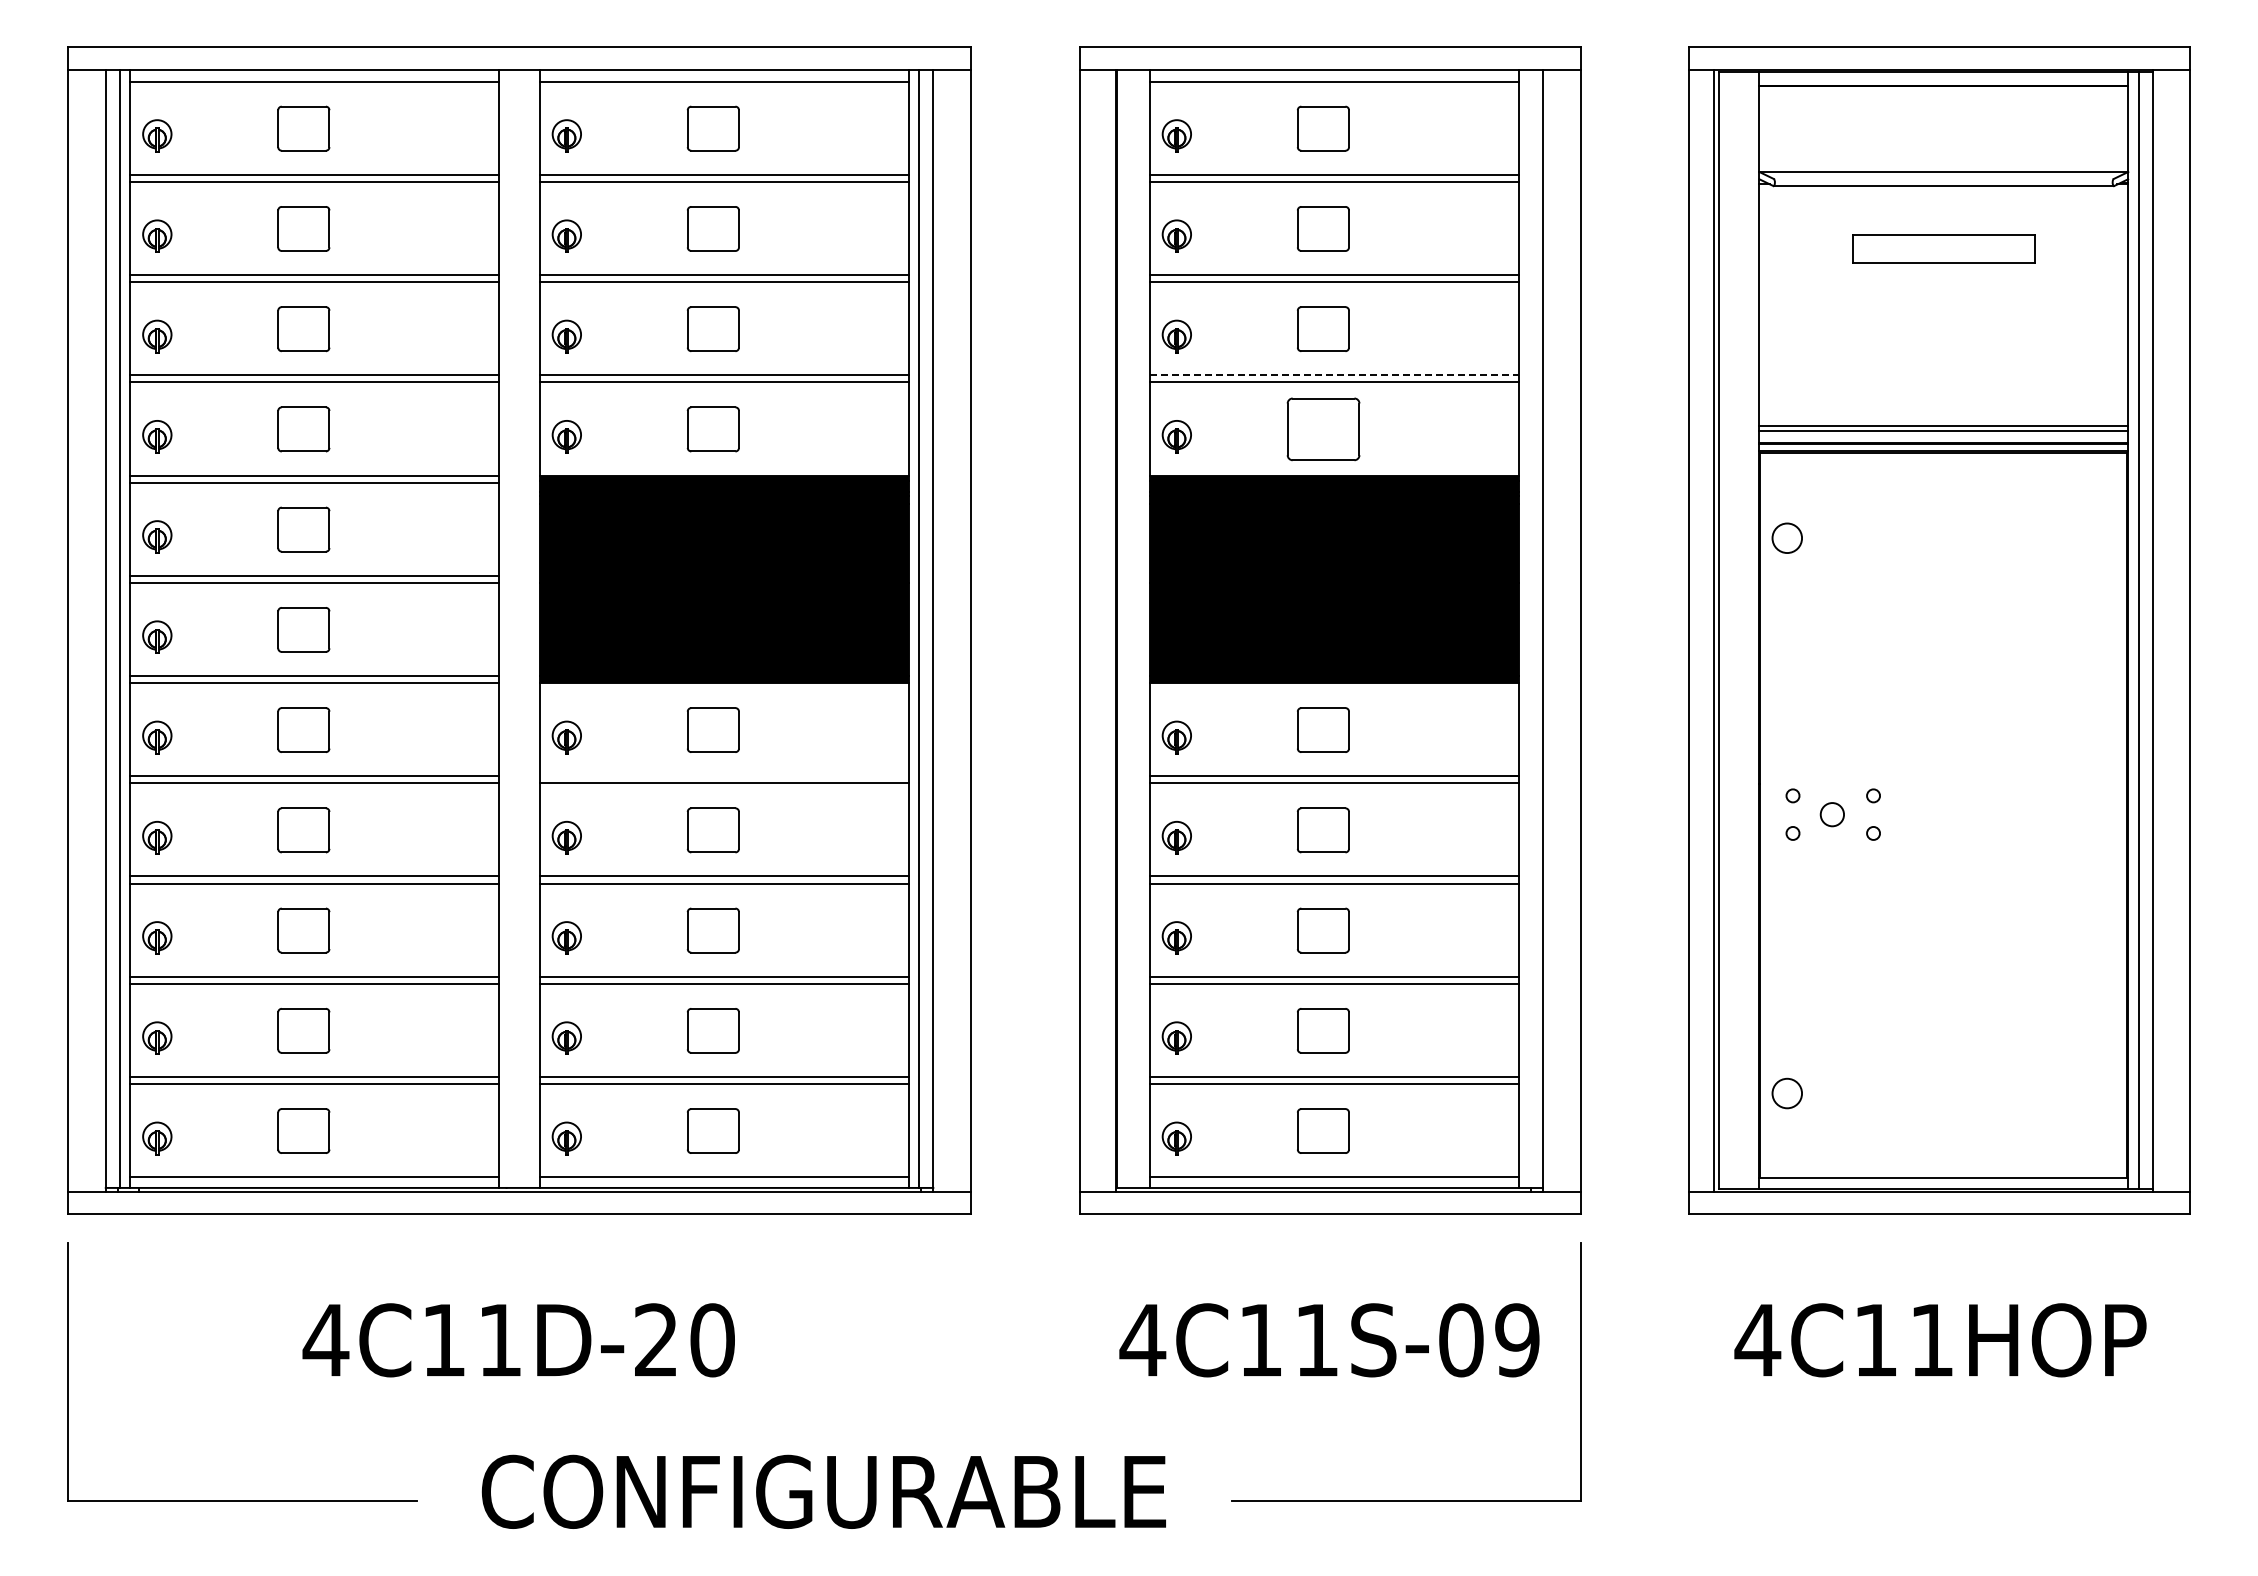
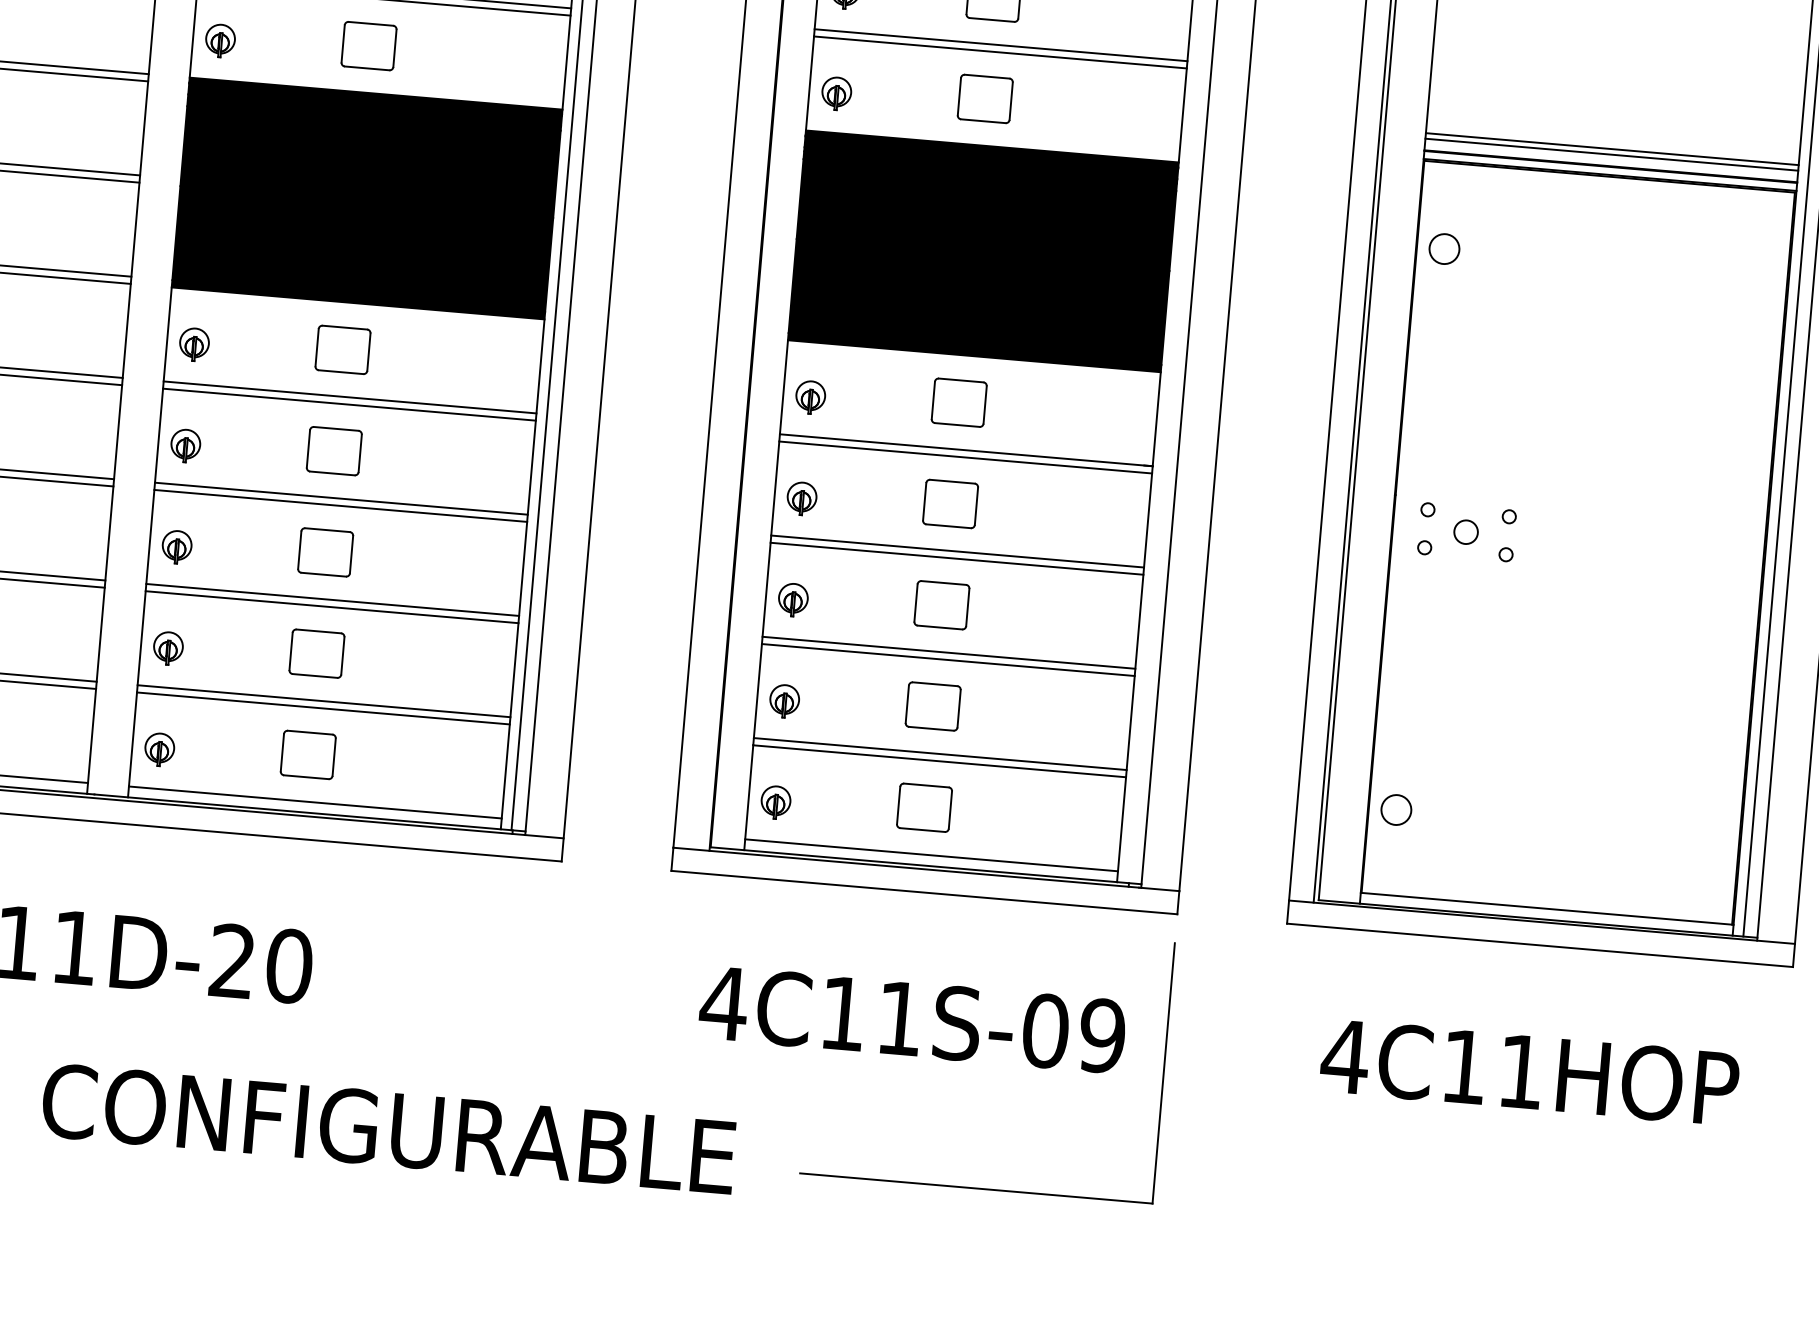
line: (1334, 375) -> (1001, 45), dashed -> solid
part: (1322, 429) -> (984, 98), size x0.71
line: (723, 776) -> (349, 397), added

